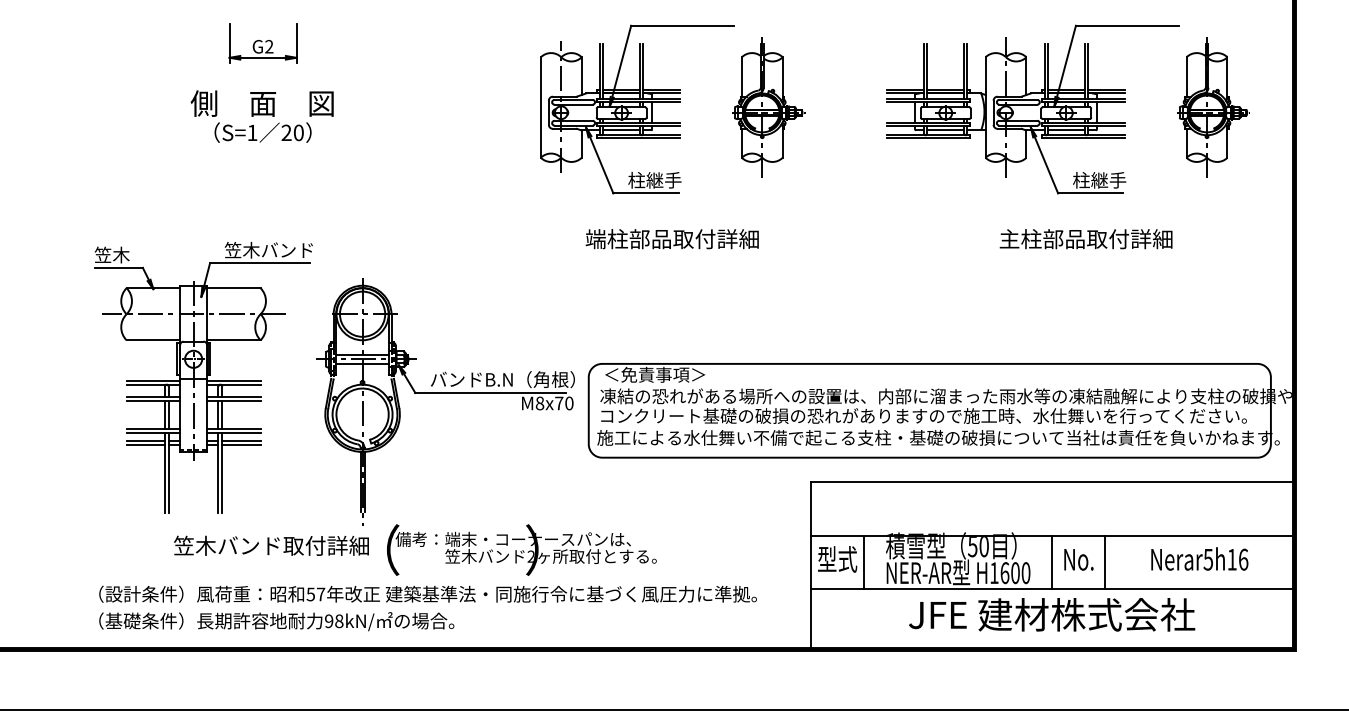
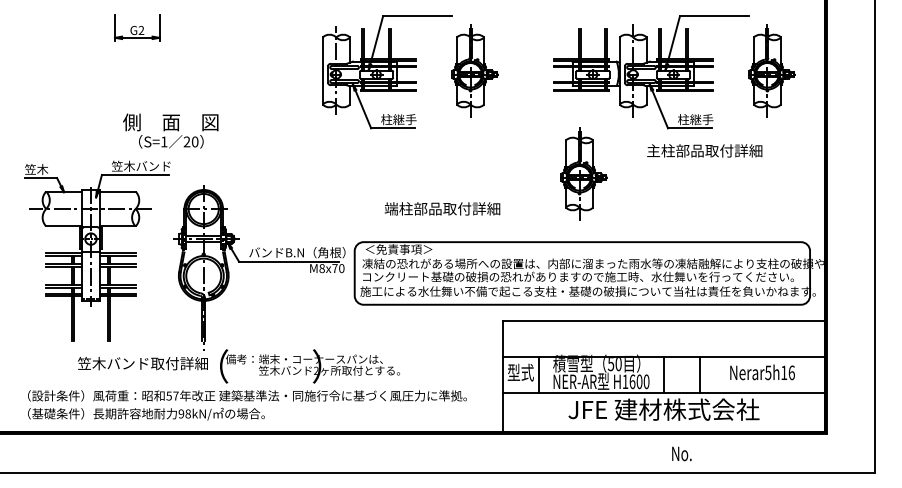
text: (261, 115) -> (170, 130), moved
text: (672, 238) -> (442, 208), moved
text: (1085, 238) -> (704, 150), moved
part: (931, 261) -> (583, 173), added
text: (1078, 559) -> (681, 453), moved

